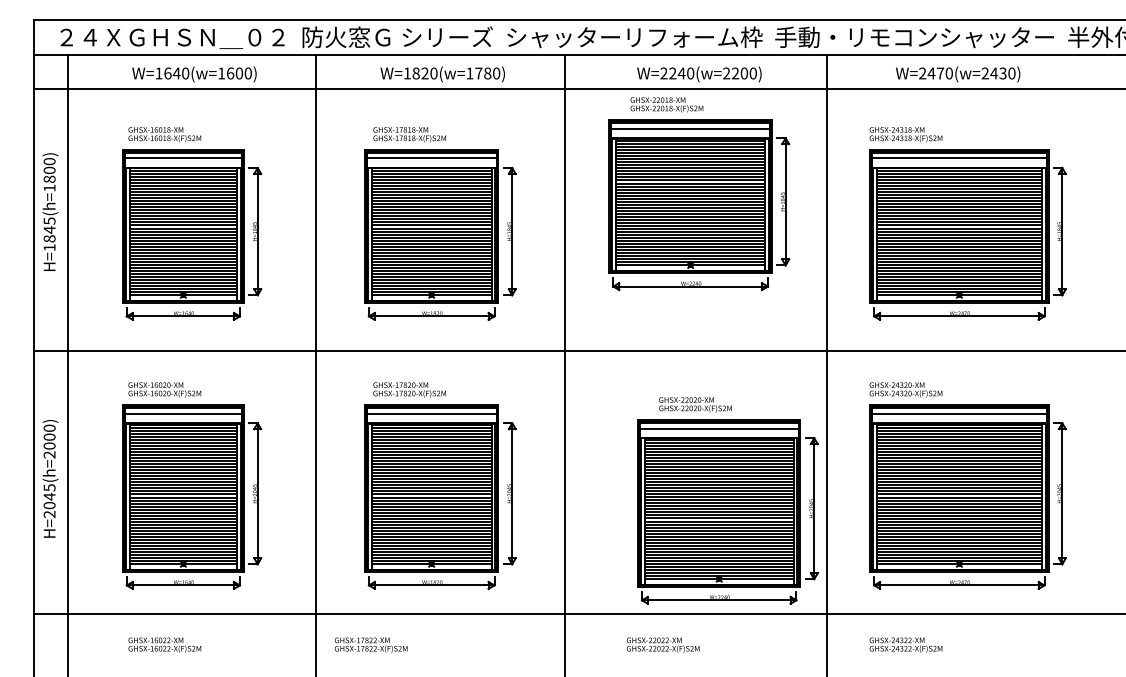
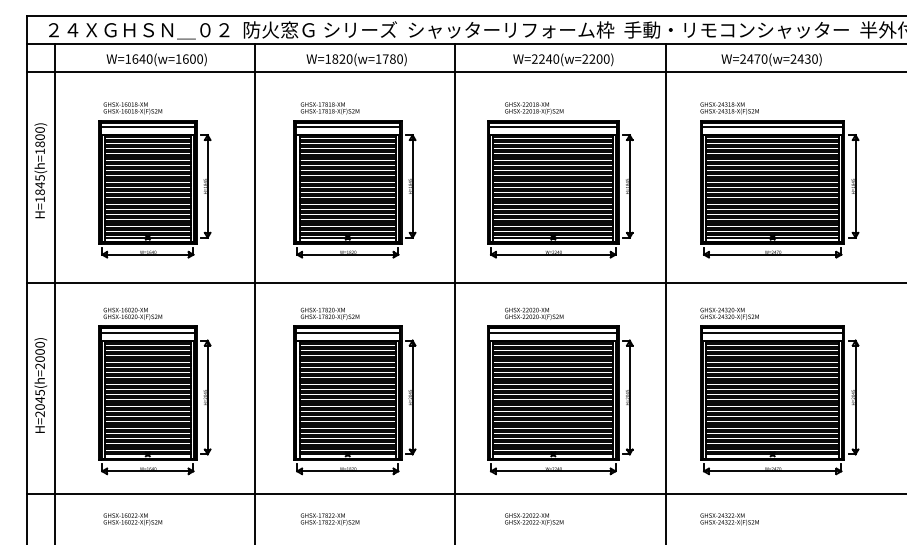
part: (699, 194) -> (560, 180), moved
part: (728, 501) -> (560, 391), moved
text: (370, 645) -> (329, 519), moved

